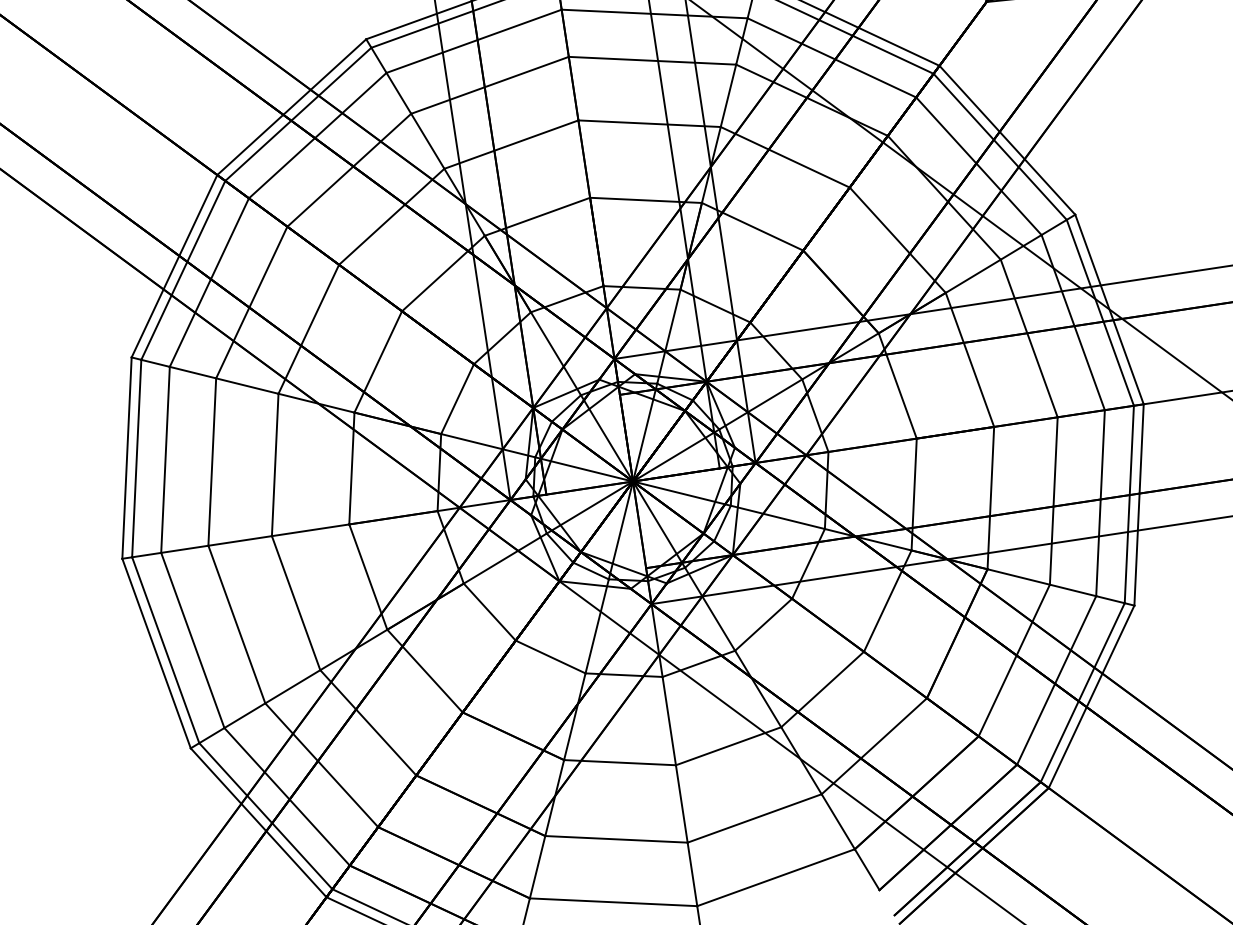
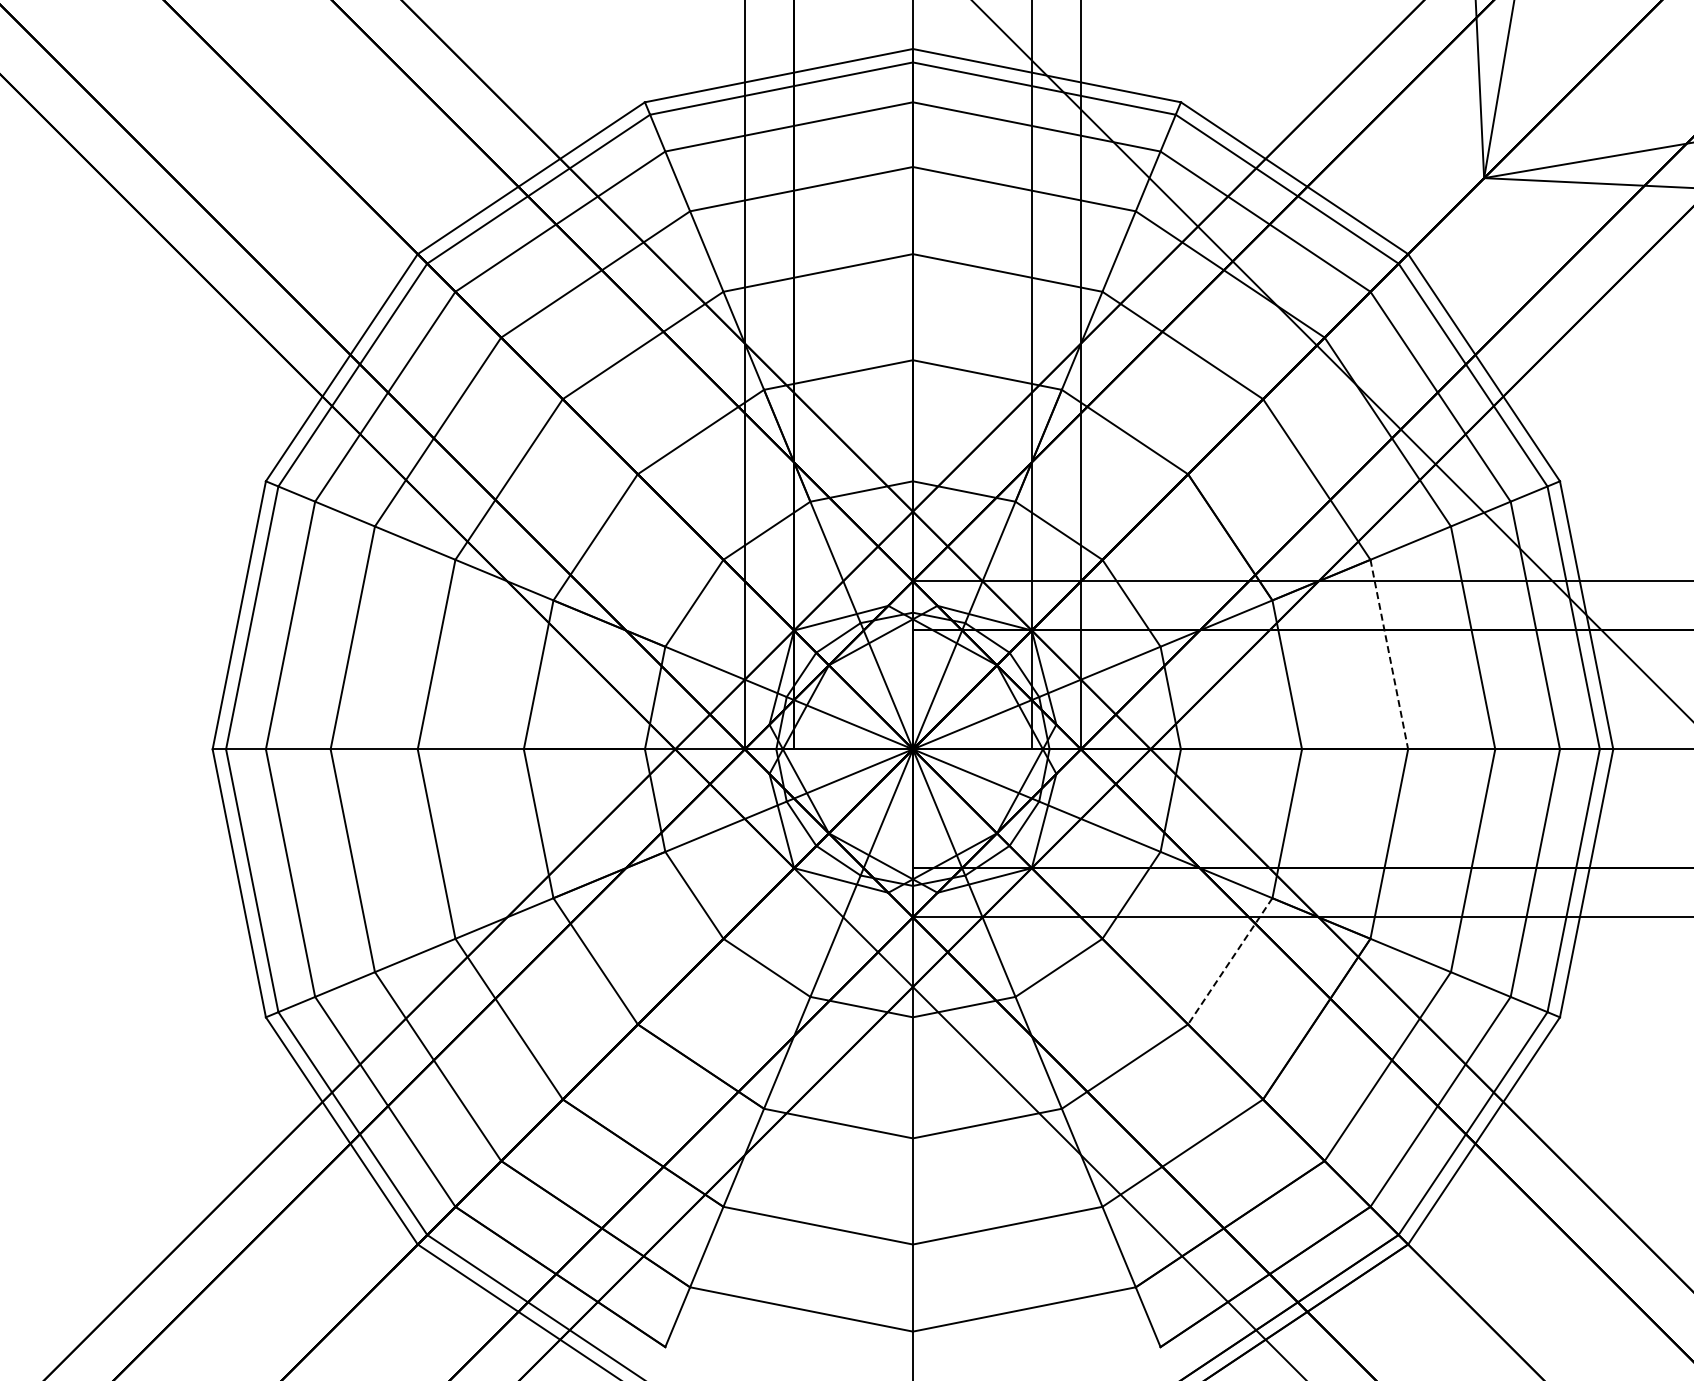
line: (970, 359) -> (1389, 654), solid -> dashed
line: (887, 601) -> (1230, 961), solid -> dashed

